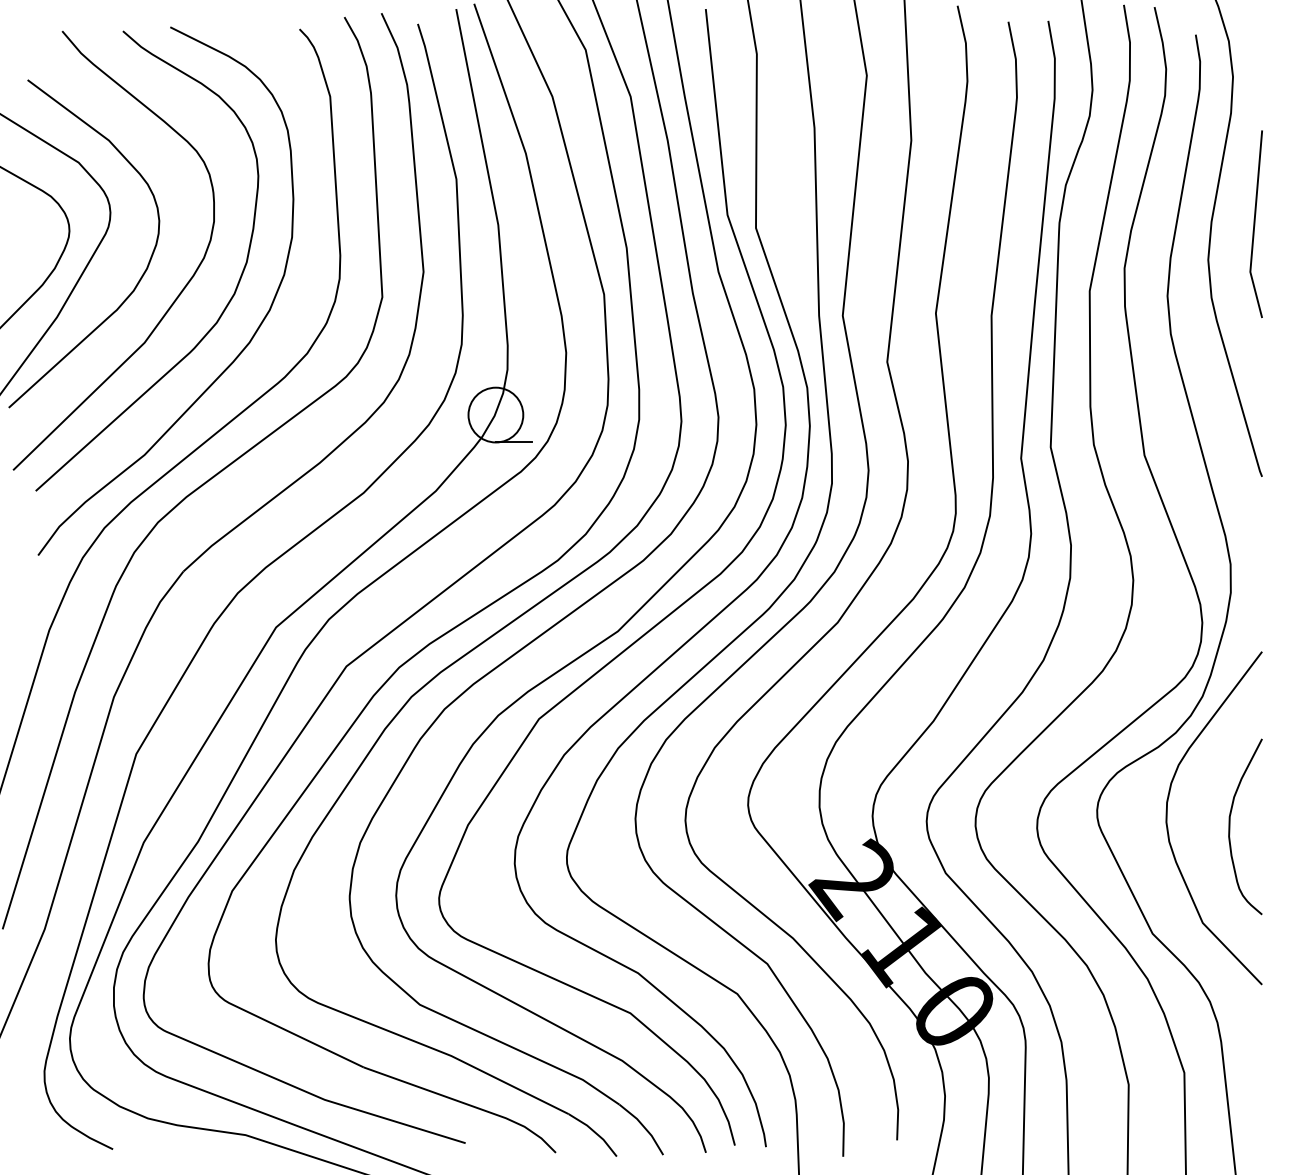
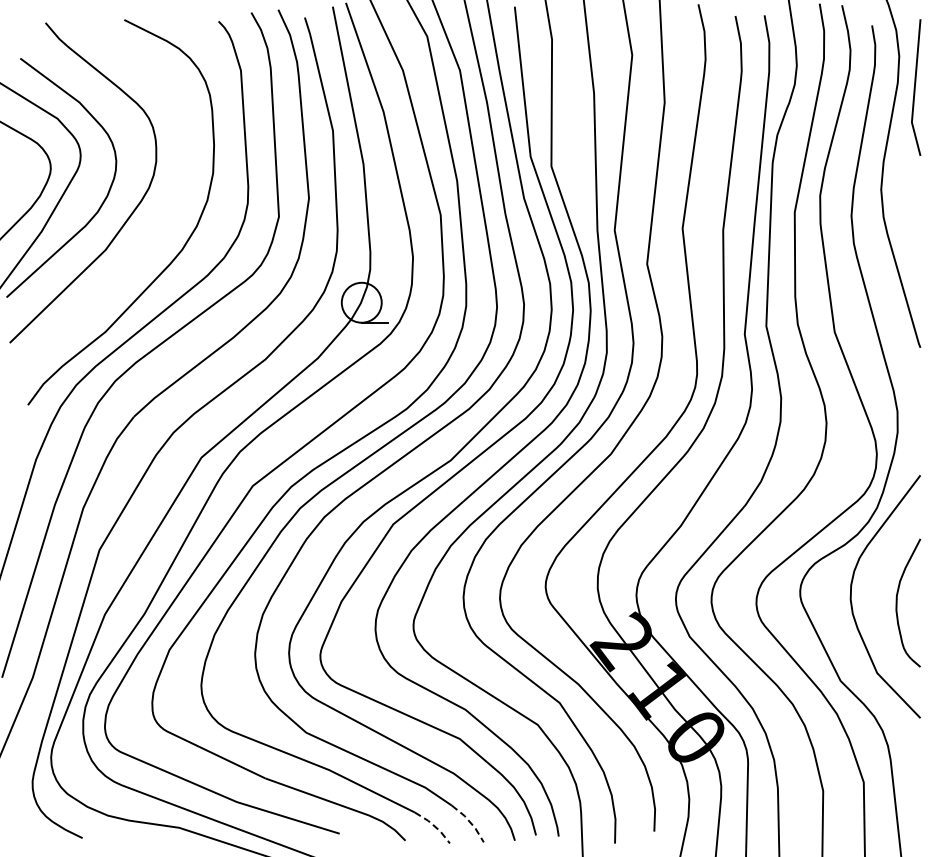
line: (1255, 224) -> (915, 87), moved
curve: (223, 307) -> (163, 224), removed
line: (645, 1127) -> (470, 822), solid -> dashed
line: (595, 1131) -> (434, 825), solid -> dashed

